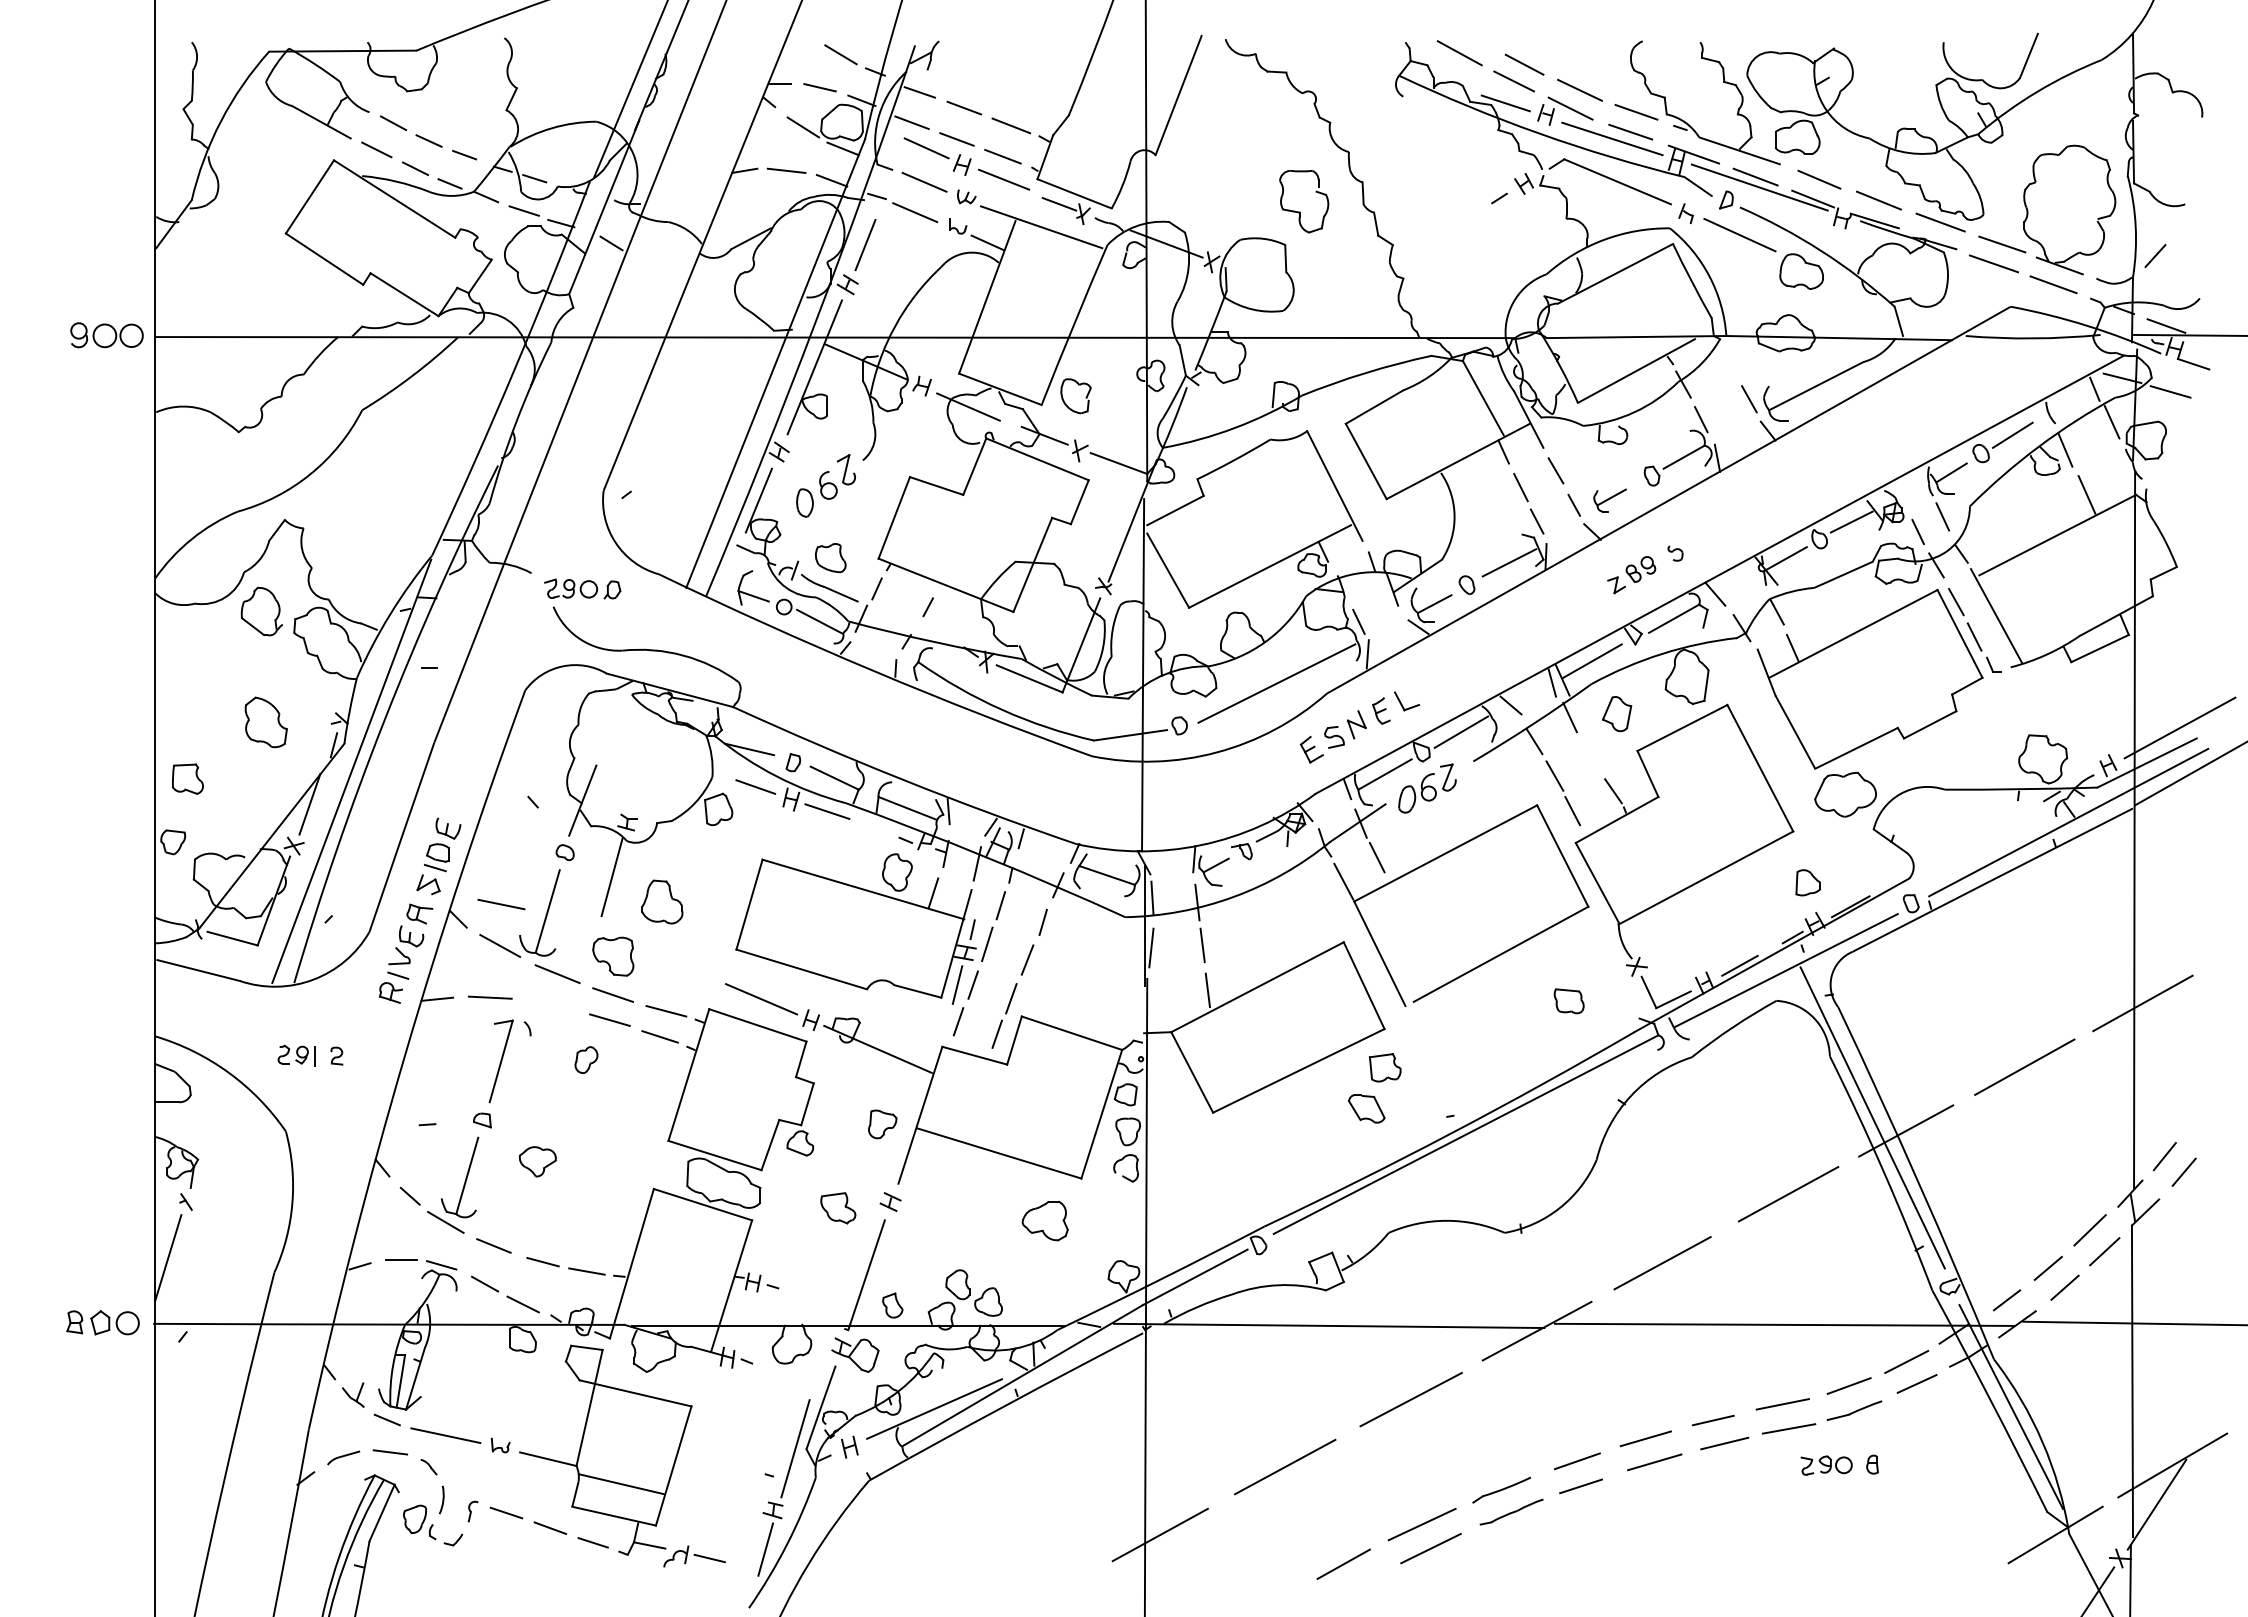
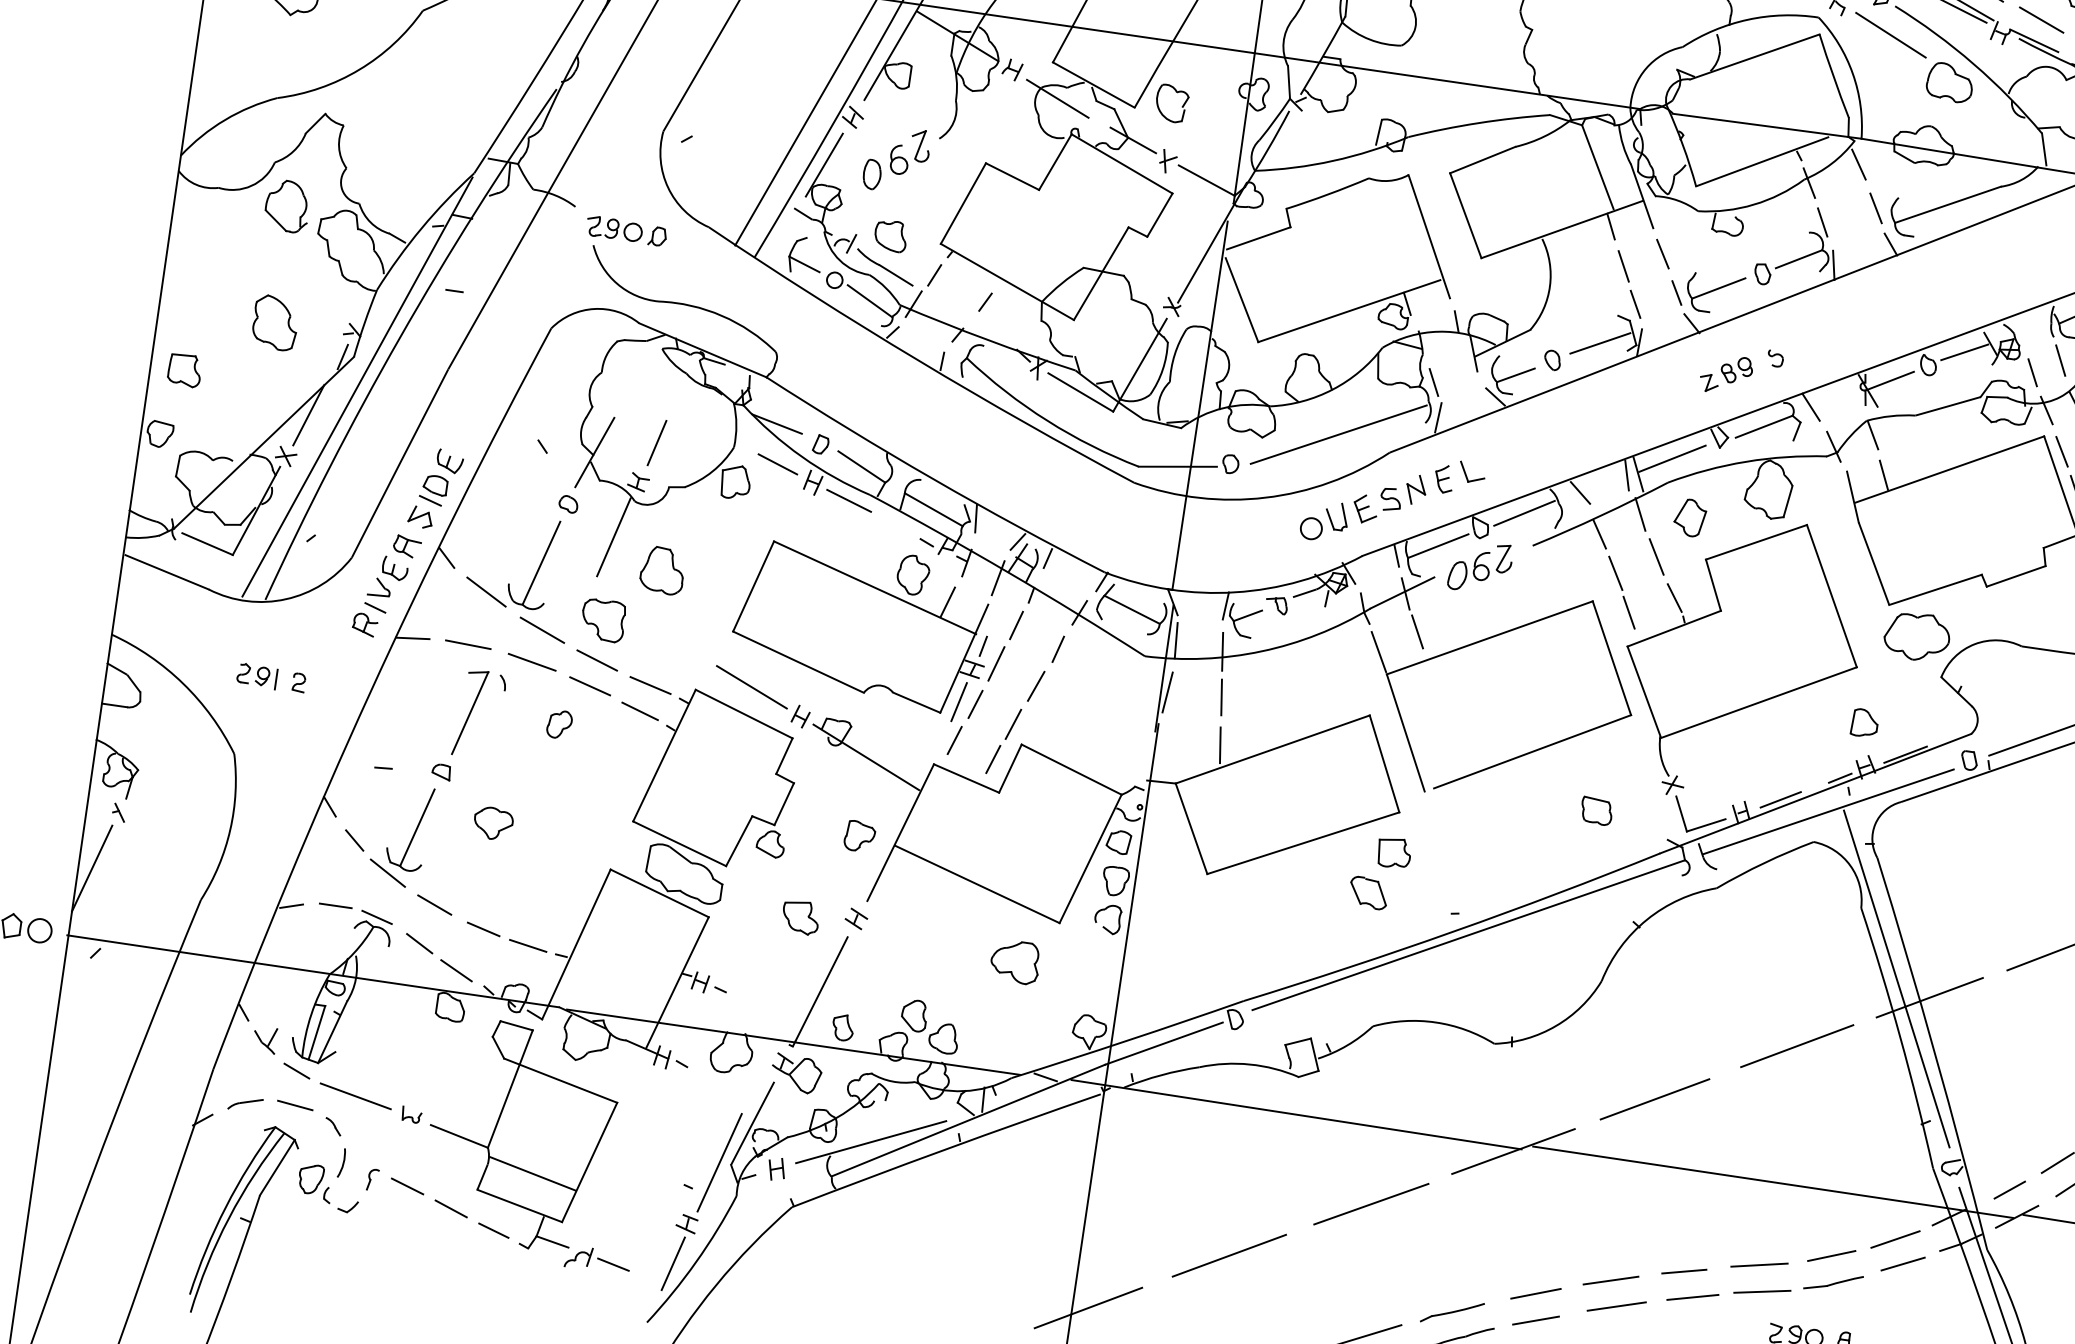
line: (1727, 360) -> (1859, 164), added
part: (1609, 500) -> (1714, 293), size x1.67
line: (1590, 754) -> (1656, 556), added
part: (1275, 766) -> (1324, 521), added
line: (639, 783) -> (656, 443), added
line: (501, 904) -> (532, 662), moved

